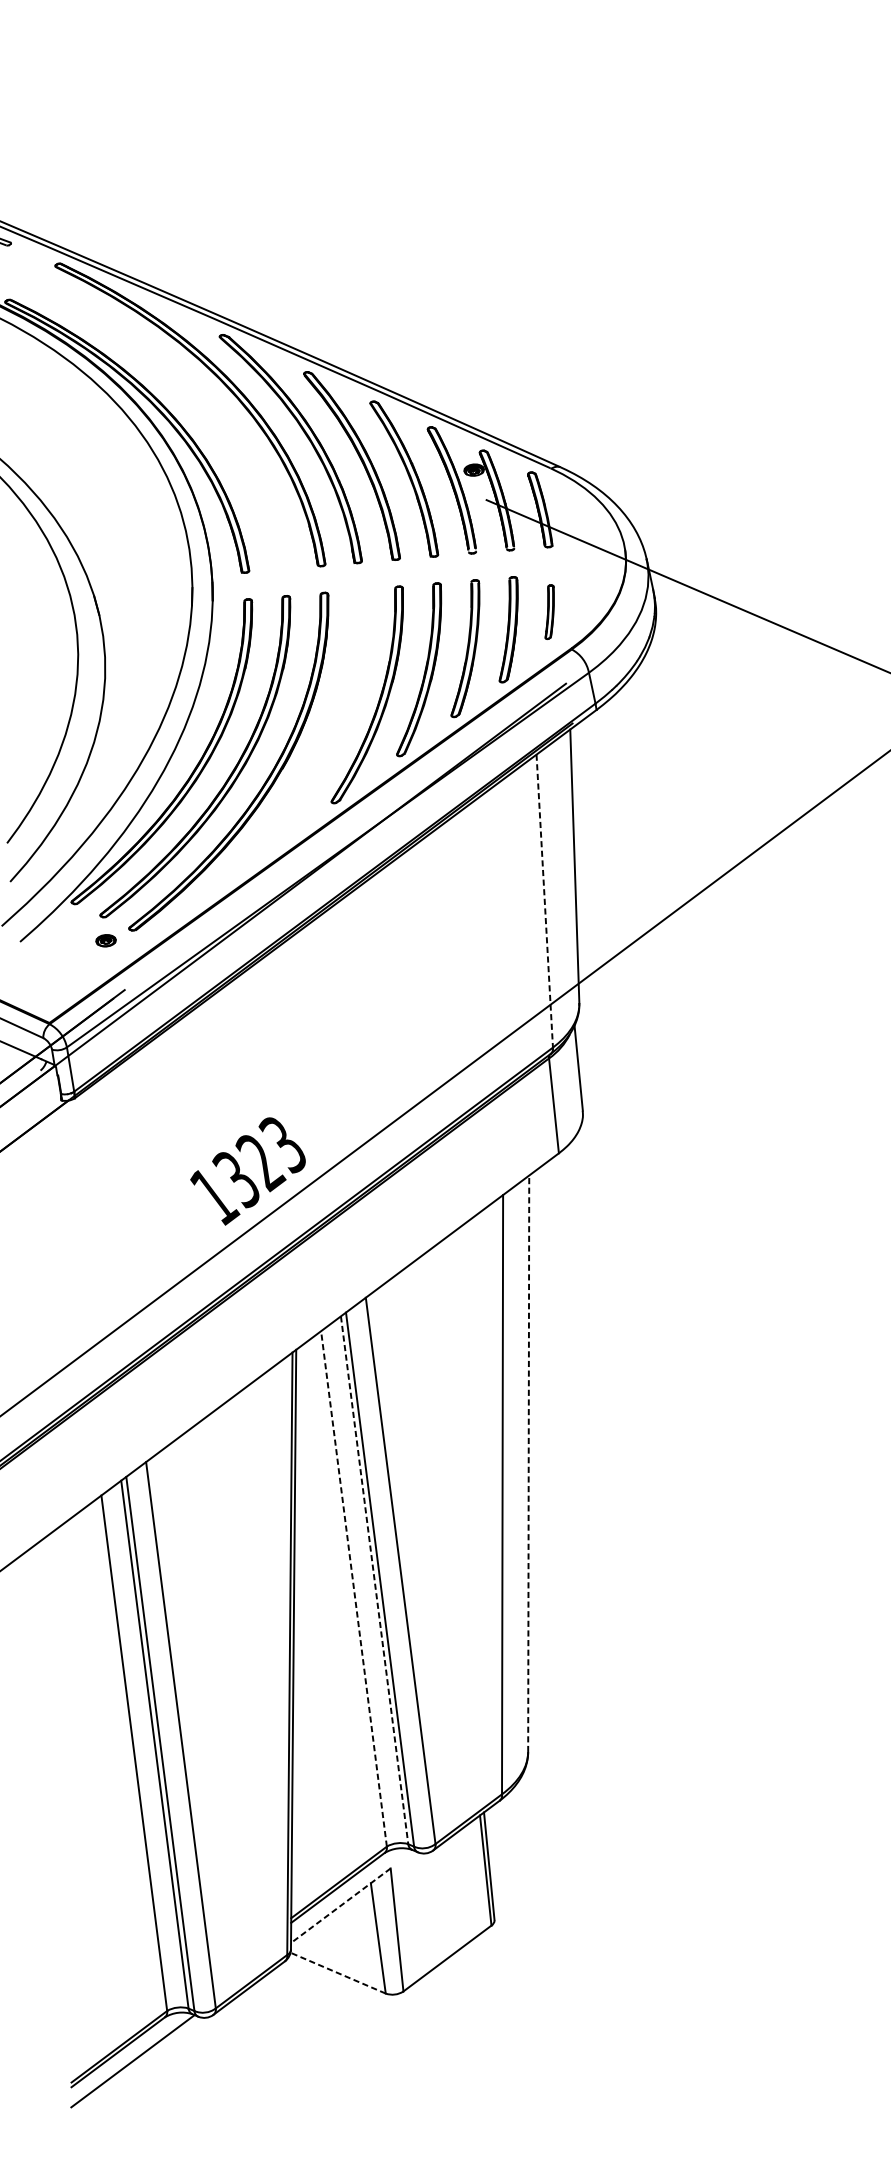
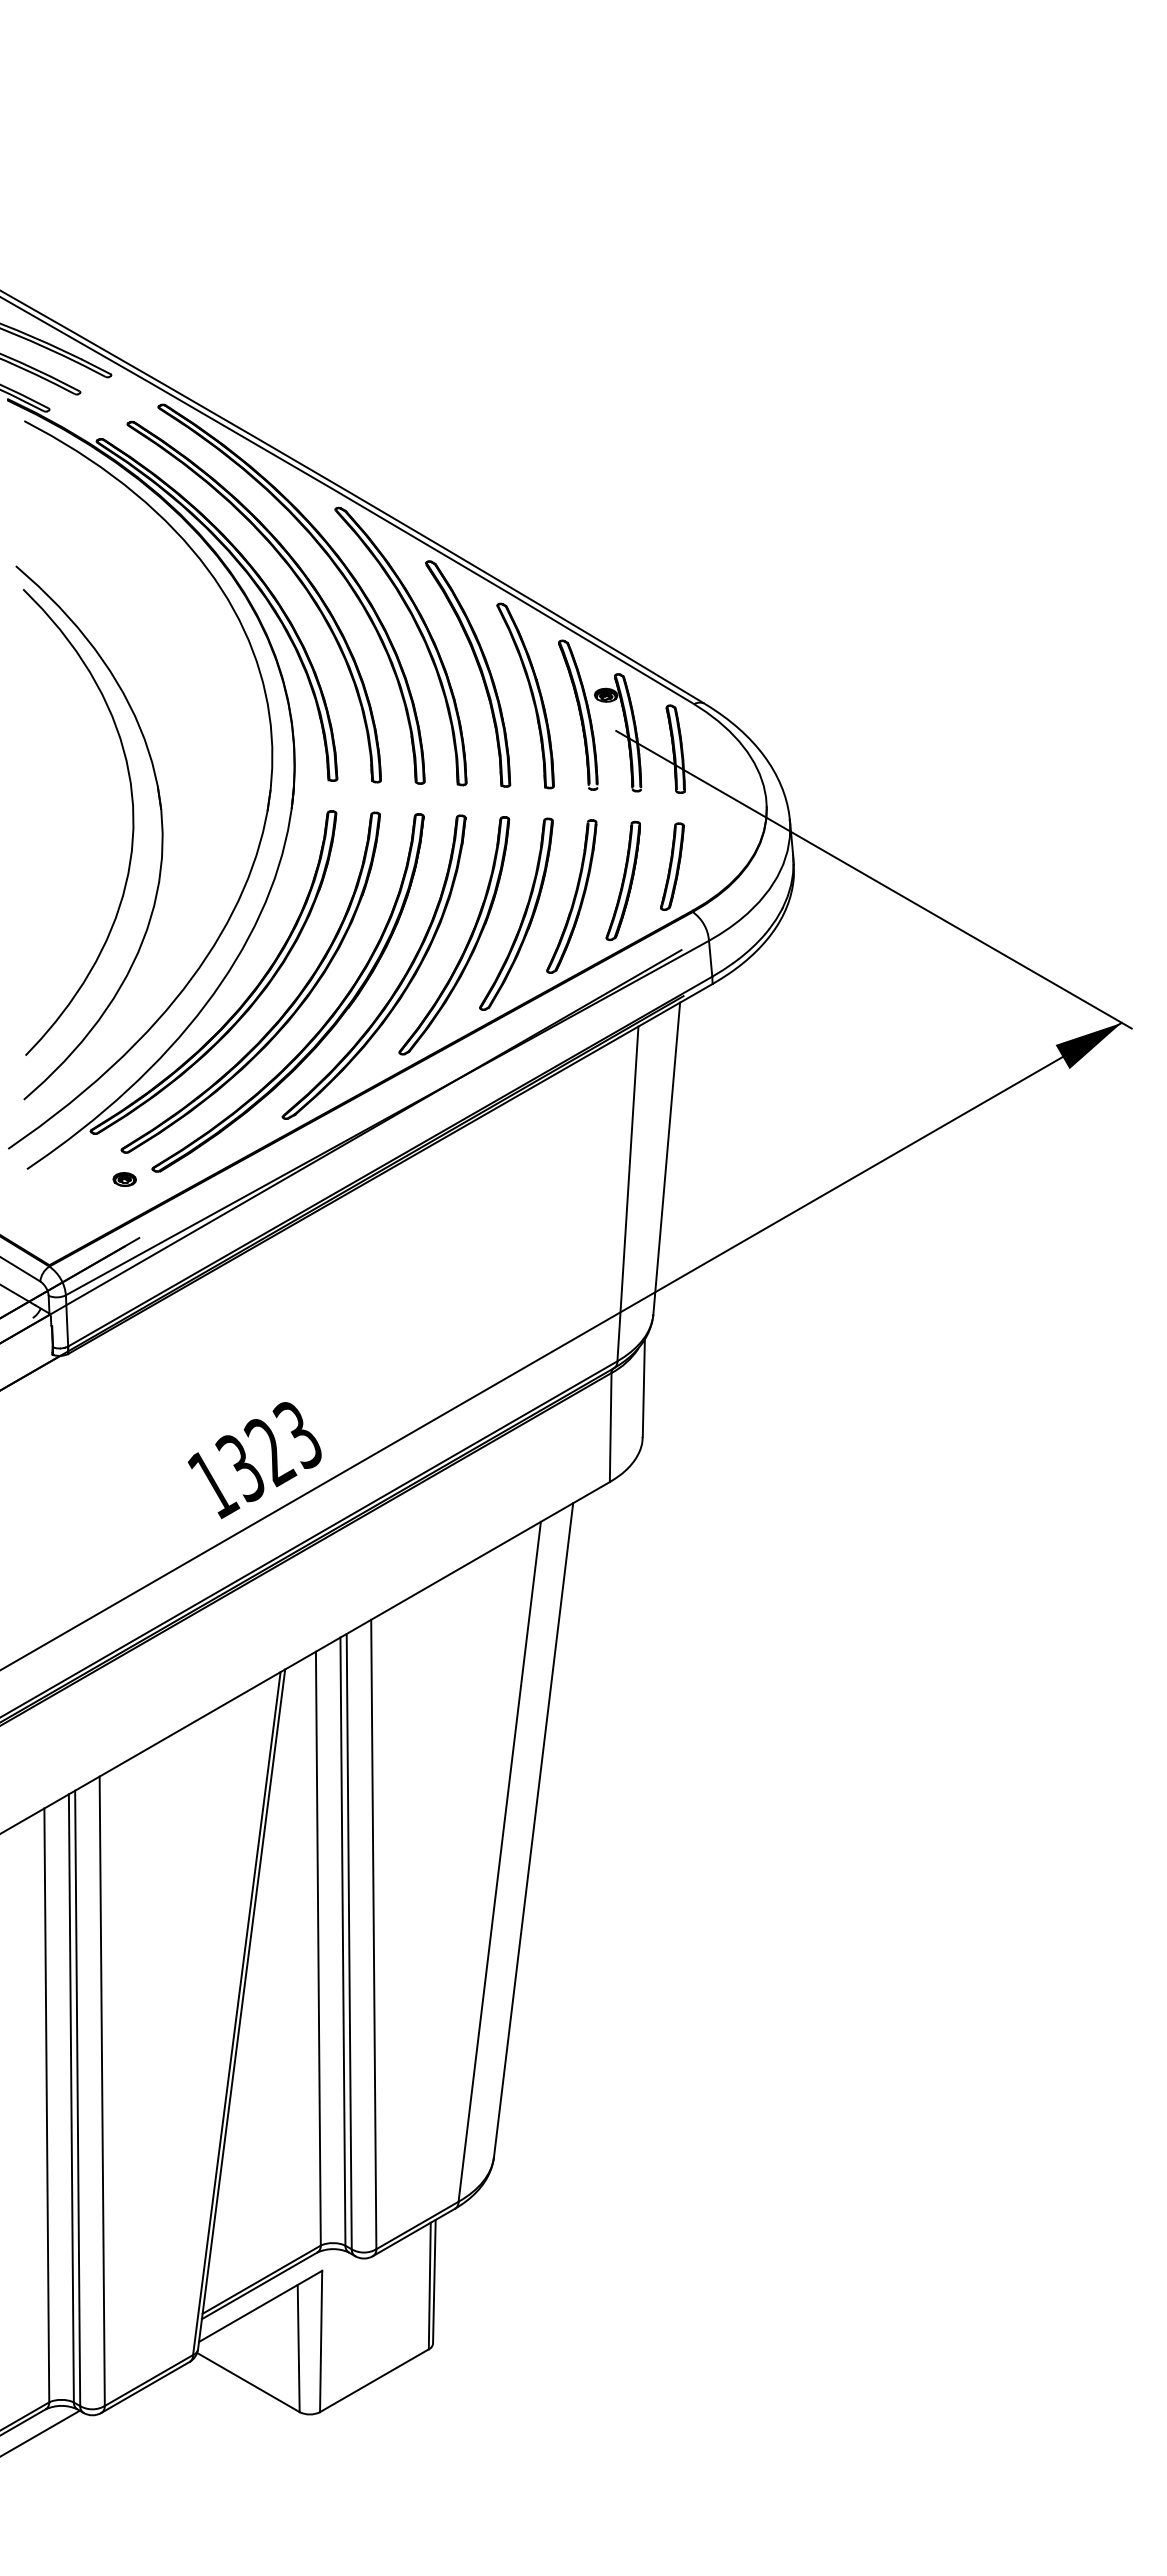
part: (188, 395) -> (292, 572), added
part: (549, 612) -> (672, 866), size x1.43
part: (324, 741) -> (399, 982), added
line: (544, 900) -> (627, 1193), dashed -> solid
line: (528, 1463) -> (533, 1829), dashed -> solid
line: (374, 1581) -> (342, 1942), dashed -> solid
line: (354, 1588) -> (318, 1948), dashed -> solid
line: (340, 1905) -> (260, 2306), dashed -> solid
line: (337, 1973) -> (247, 2382), dashed -> solid

